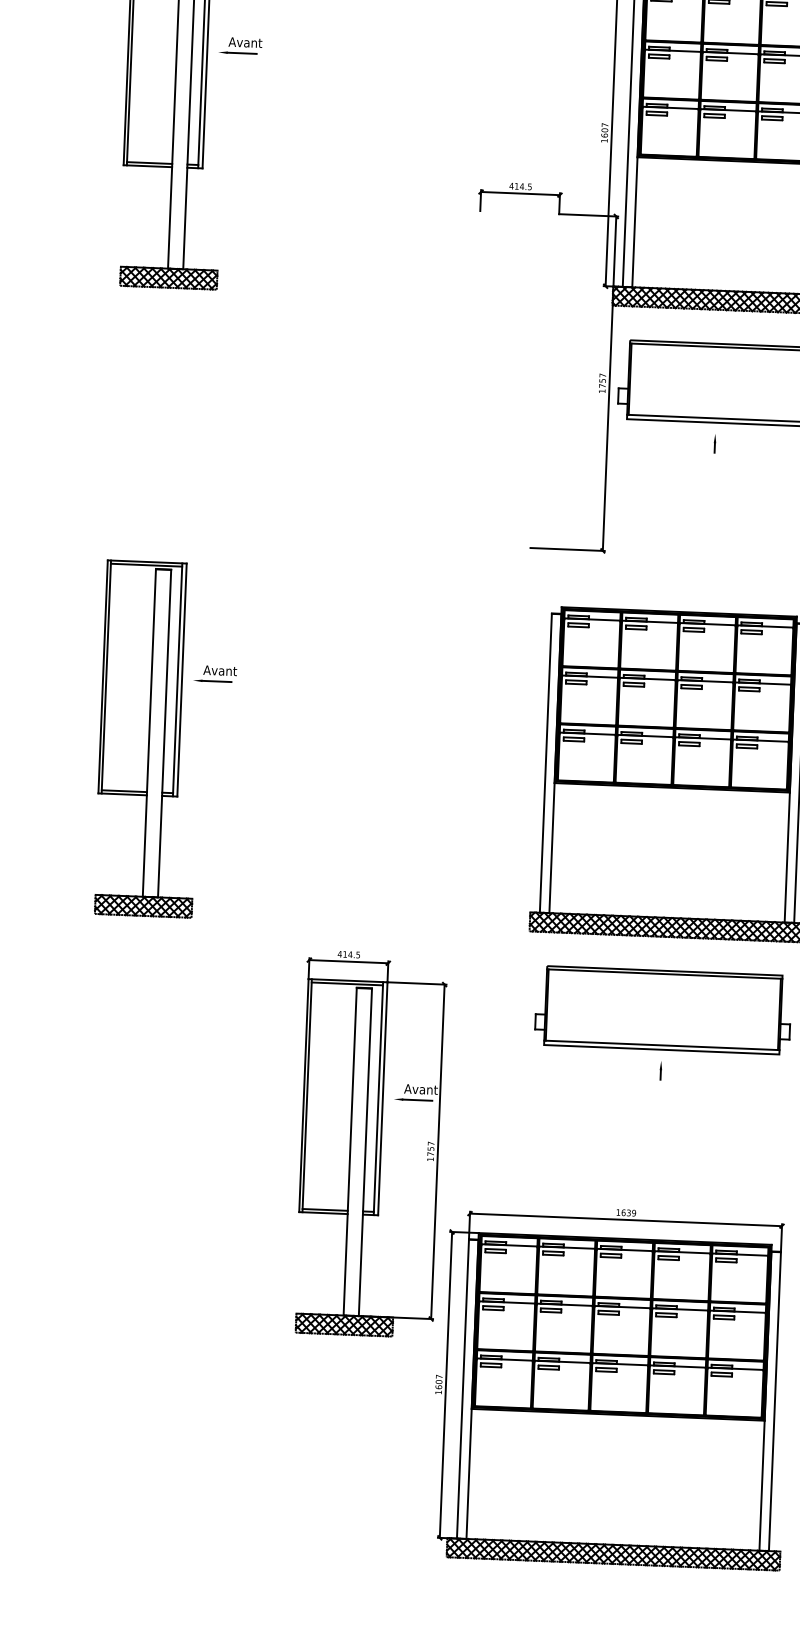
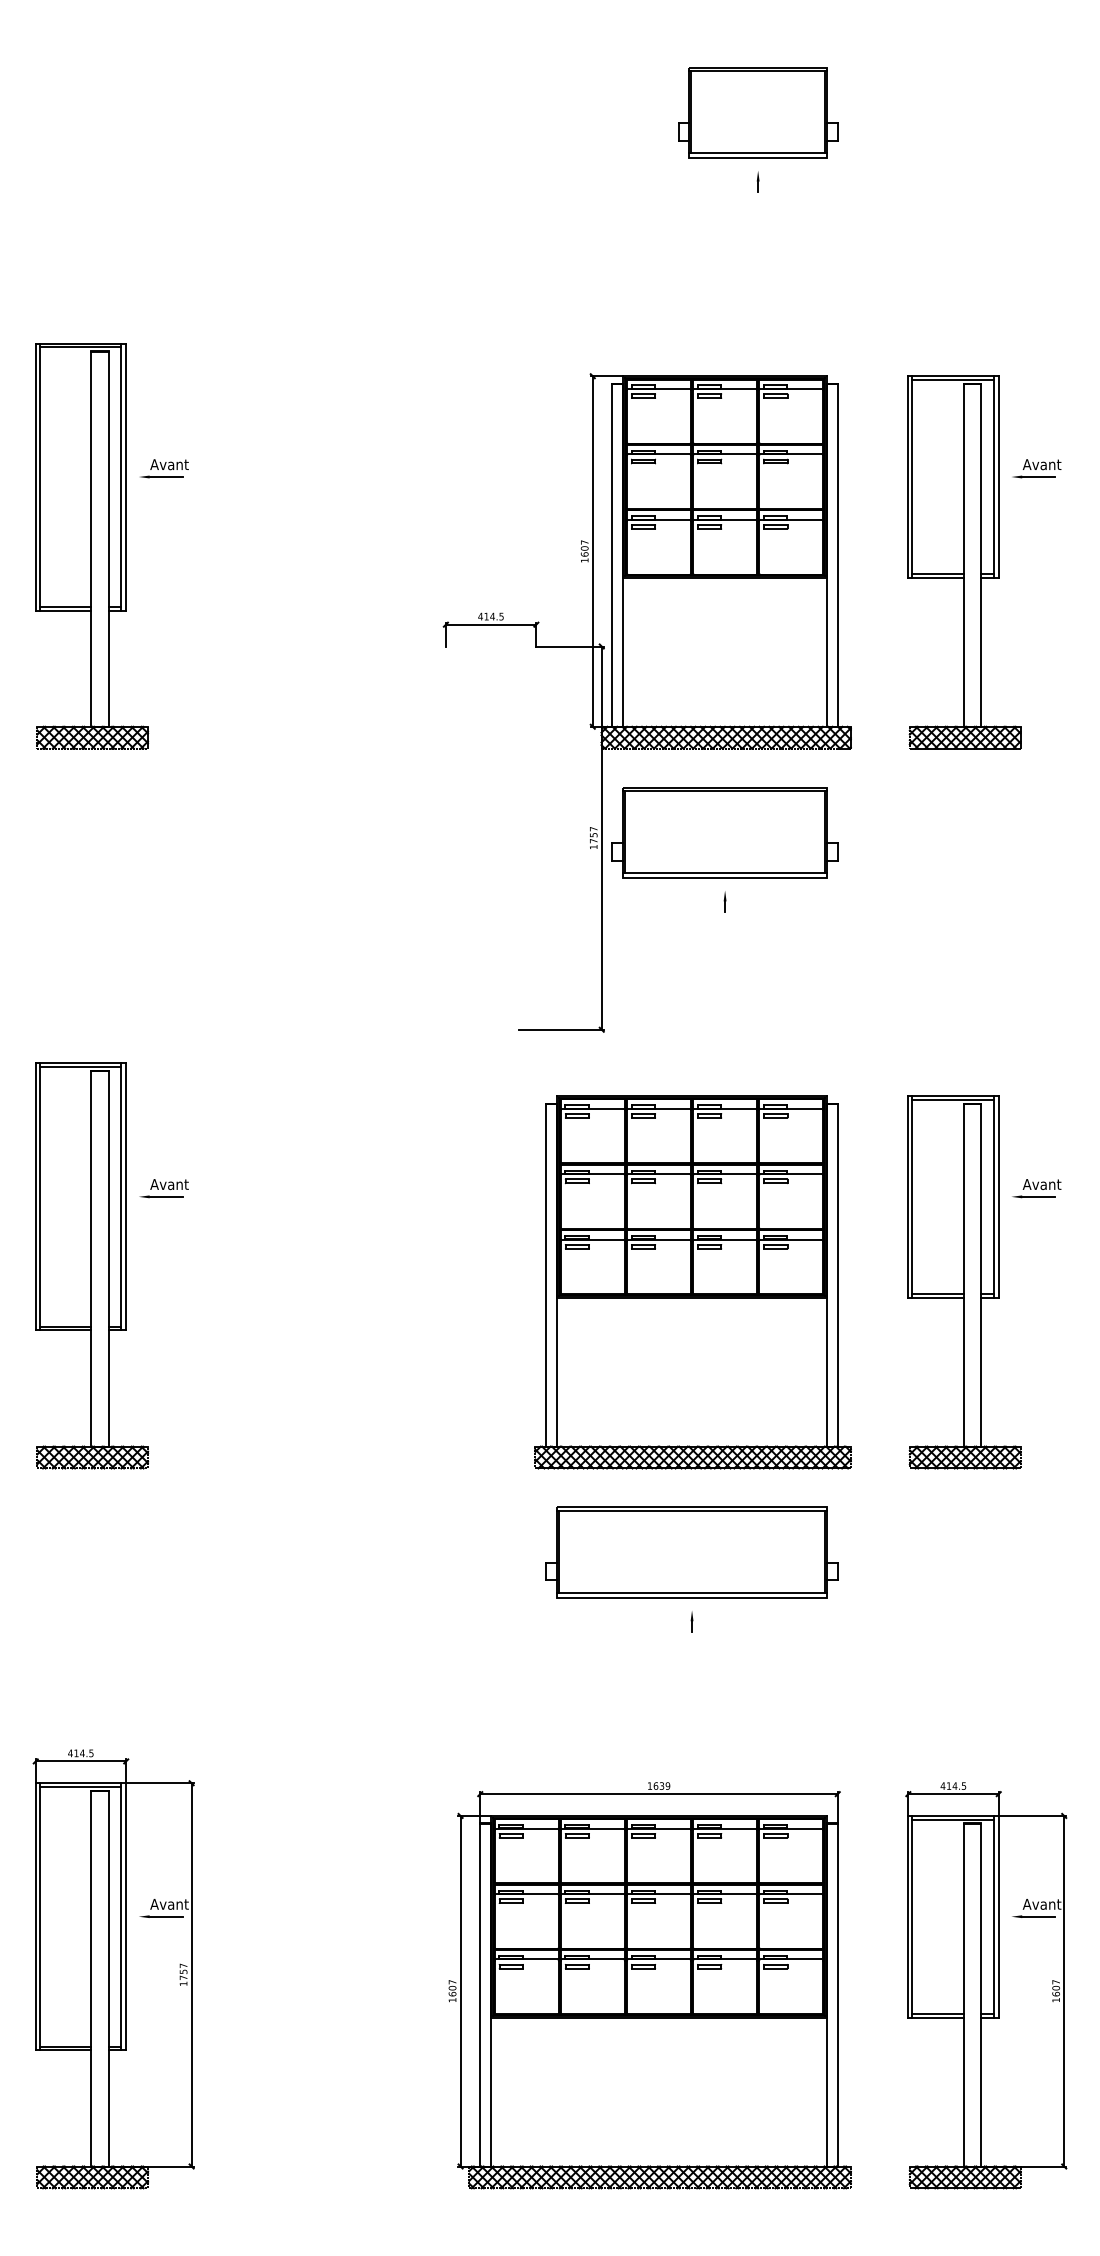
part: (369, 1144) -> (113, 1969), moved

